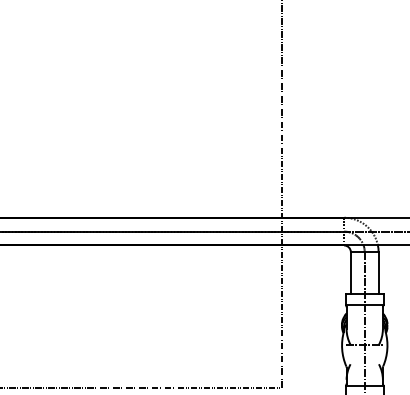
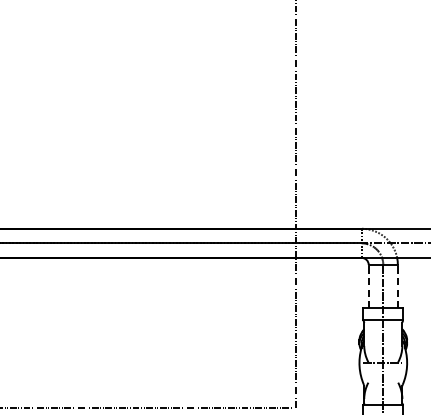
line: (350, 272) -> (368, 286), solid -> dashed
line: (378, 272) -> (397, 286), solid -> dashed

